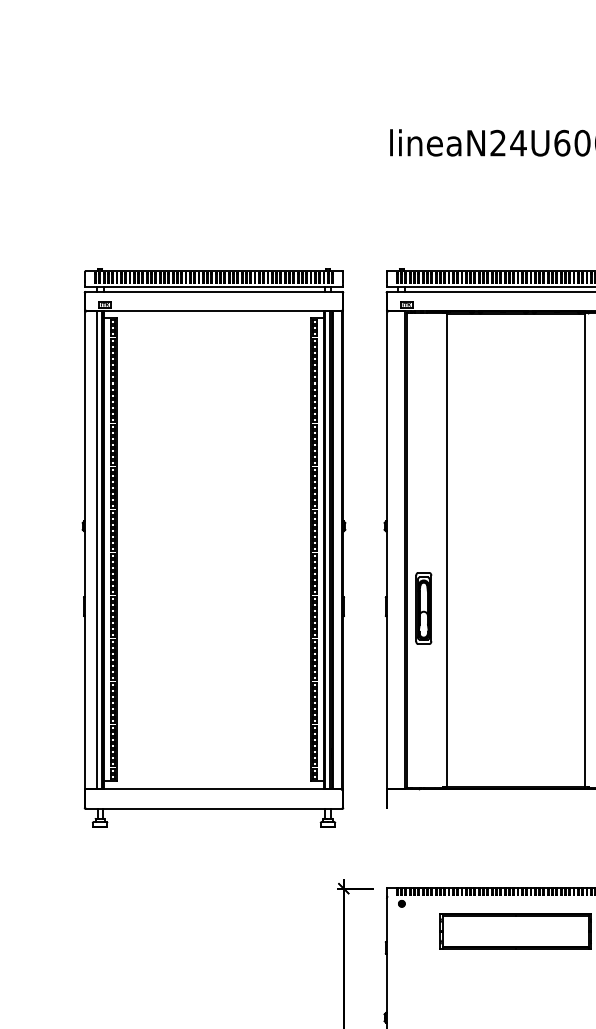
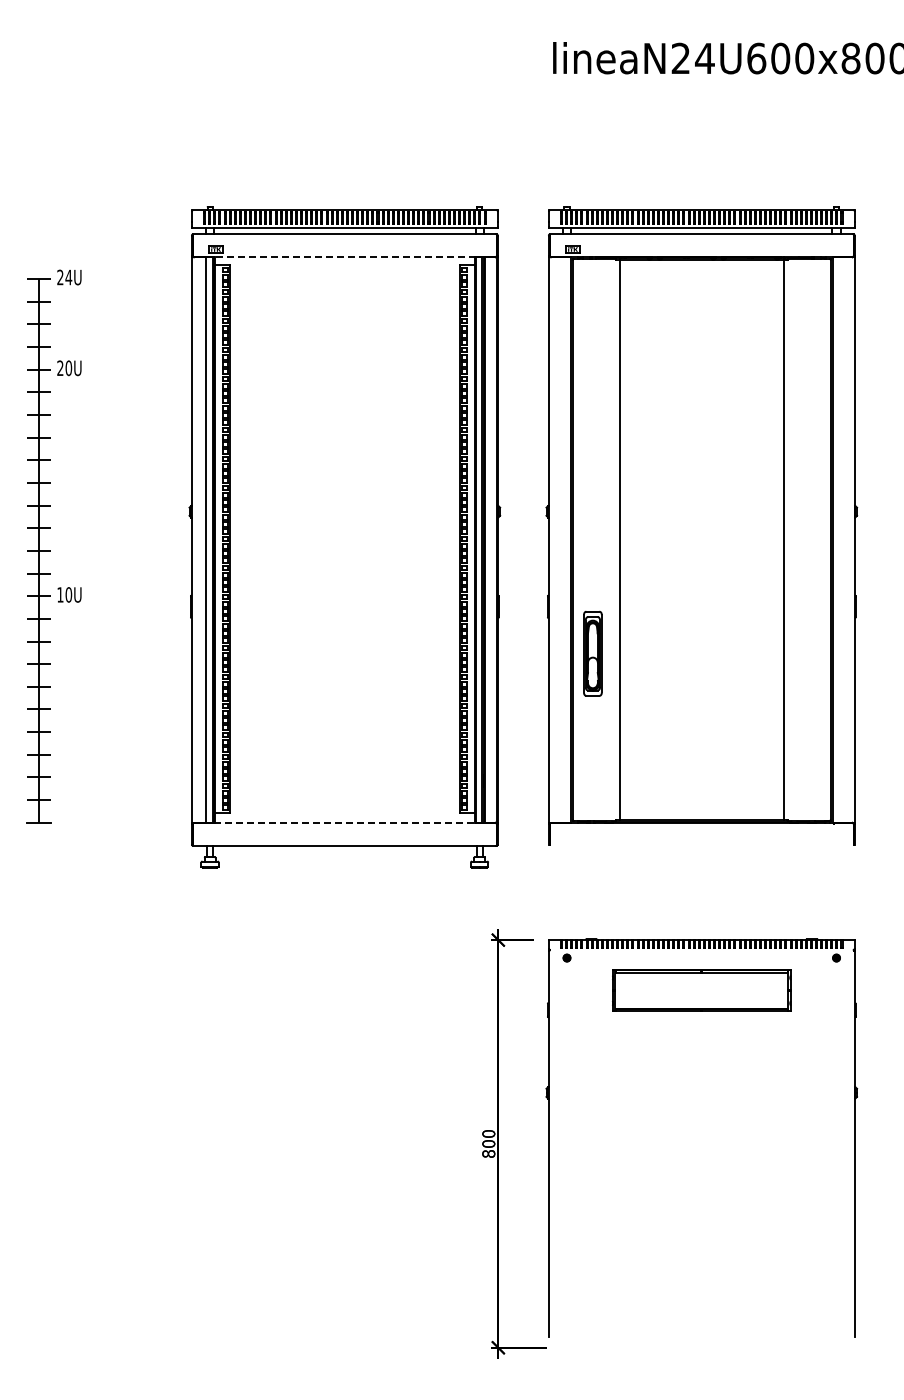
line: (213, 311) -> (344, 257), solid -> dashed
part: (423, 608) -> (592, 653), moved
line: (214, 789) -> (345, 822), solid -> dashed

